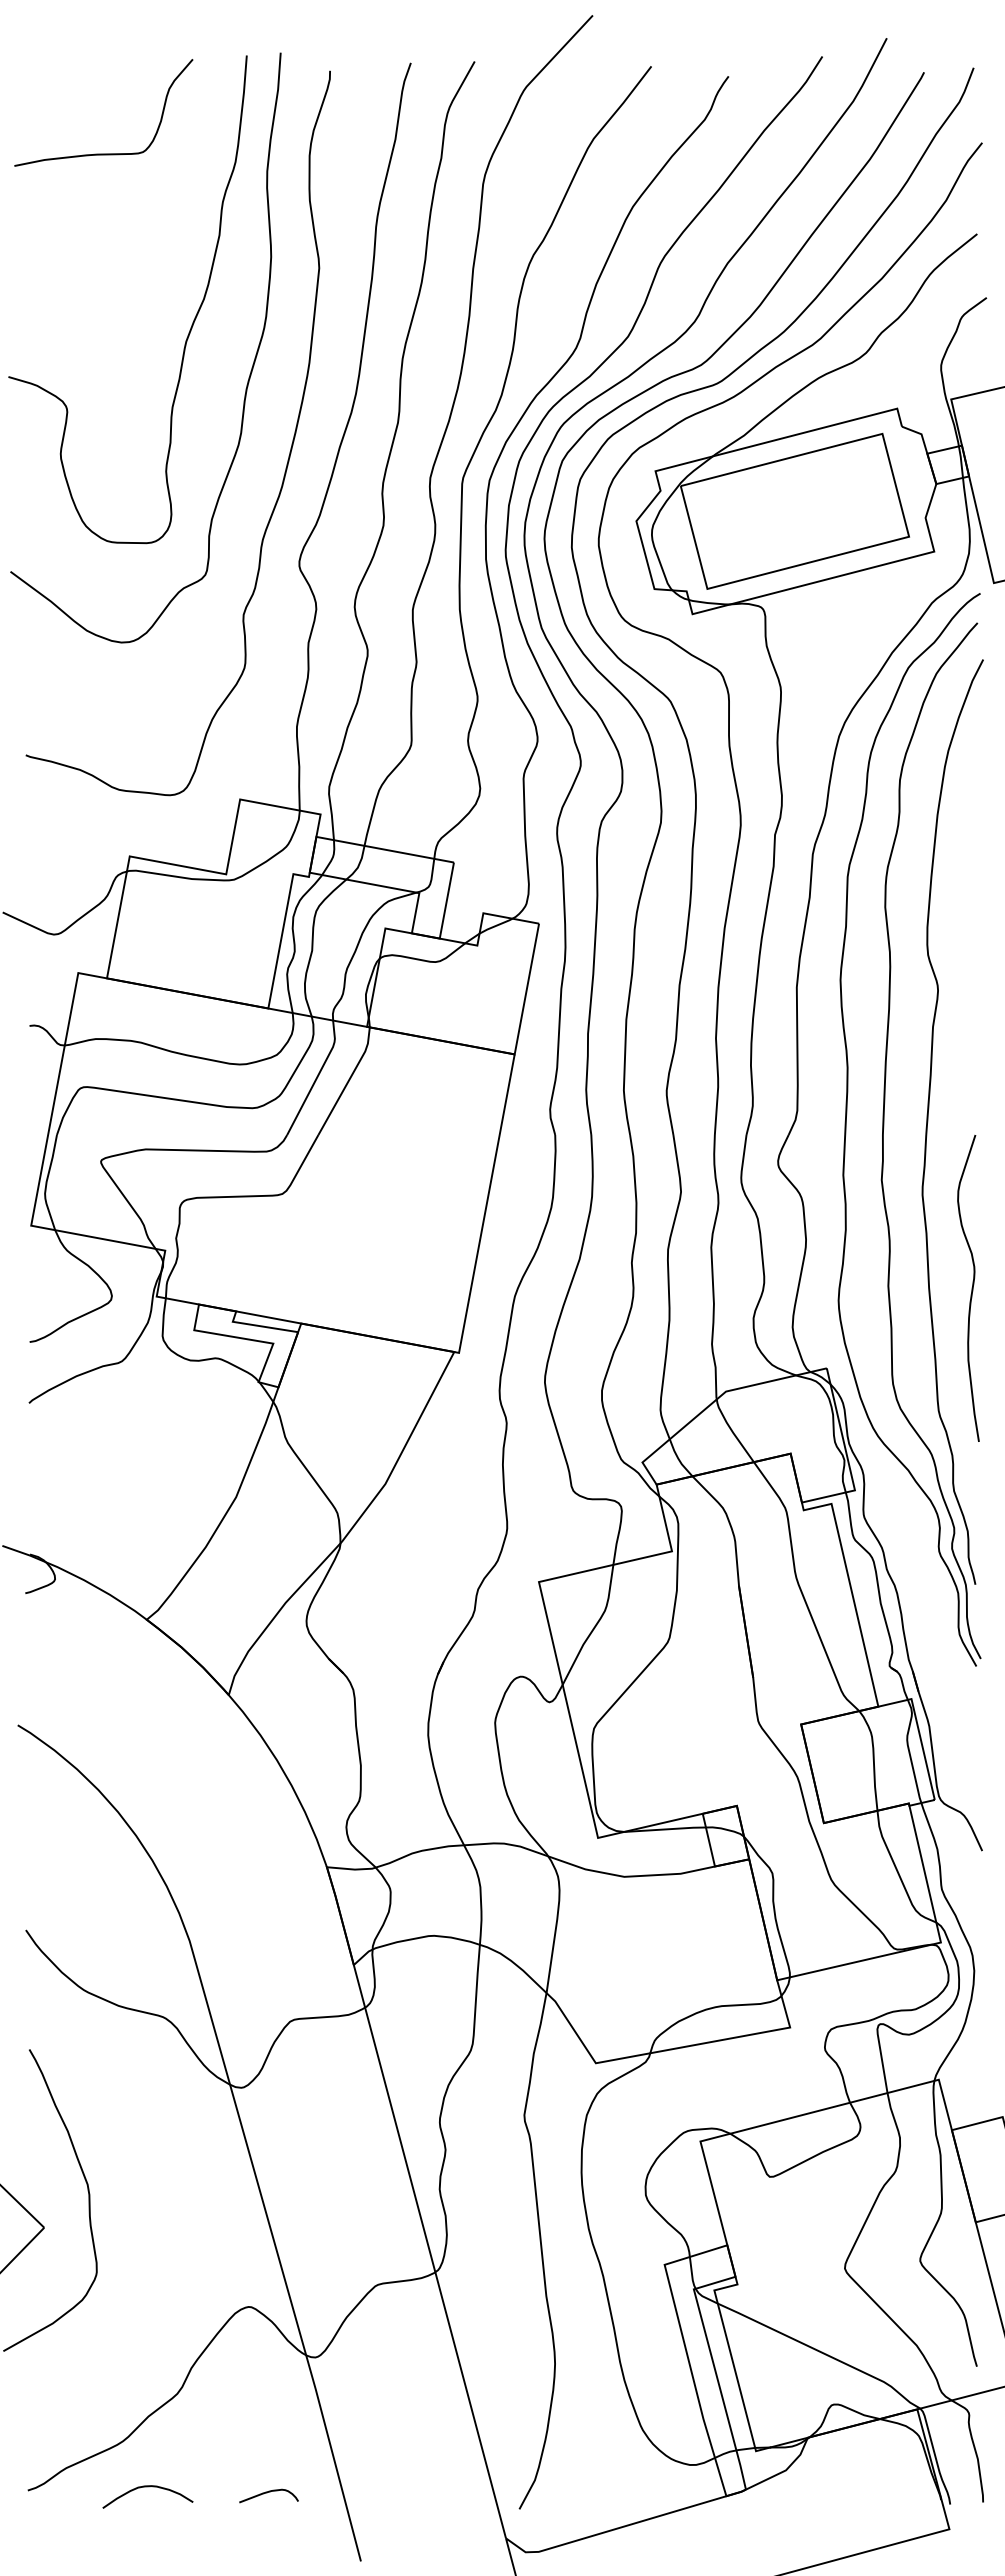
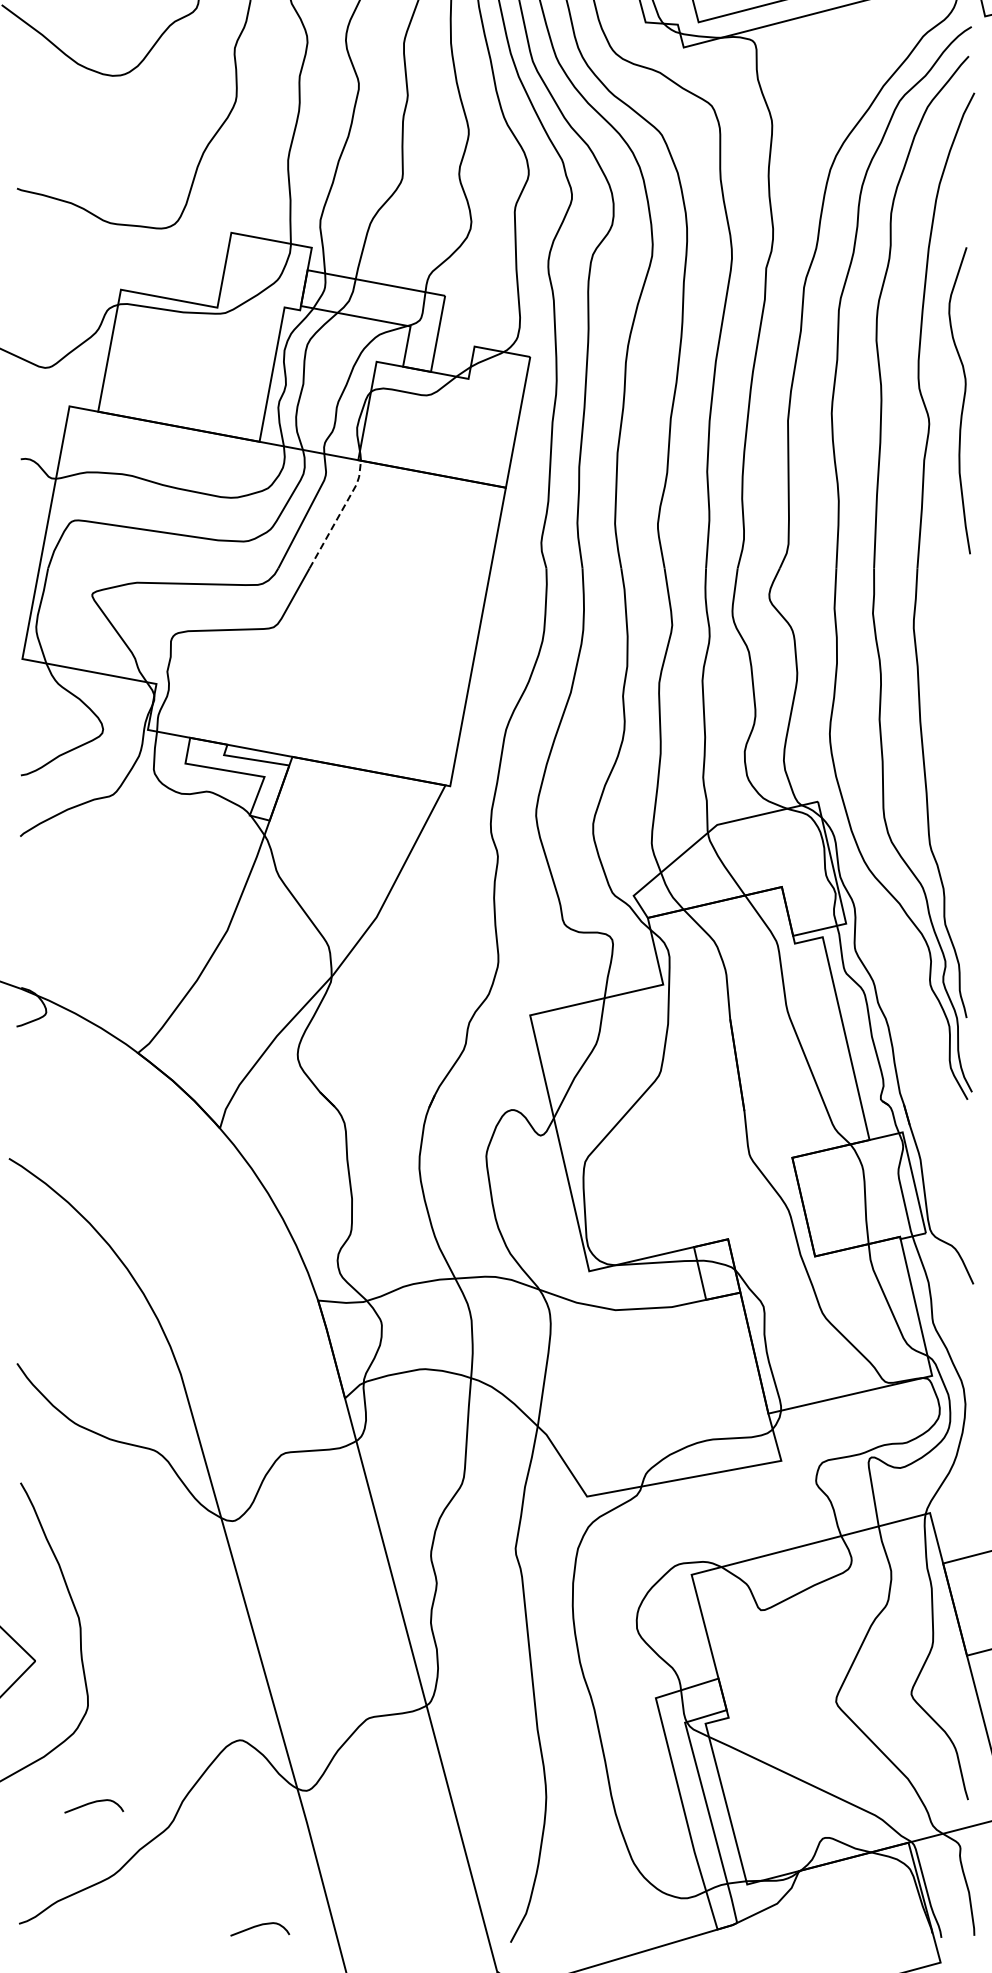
line: (348, 1081) -> (339, 514), solid -> dashed
curve: (971, 1288) -> (962, 400), moved
curve: (101, 2370) -> (92, 1803), added
curve: (147, 2487) -> (138, 1920), removed

